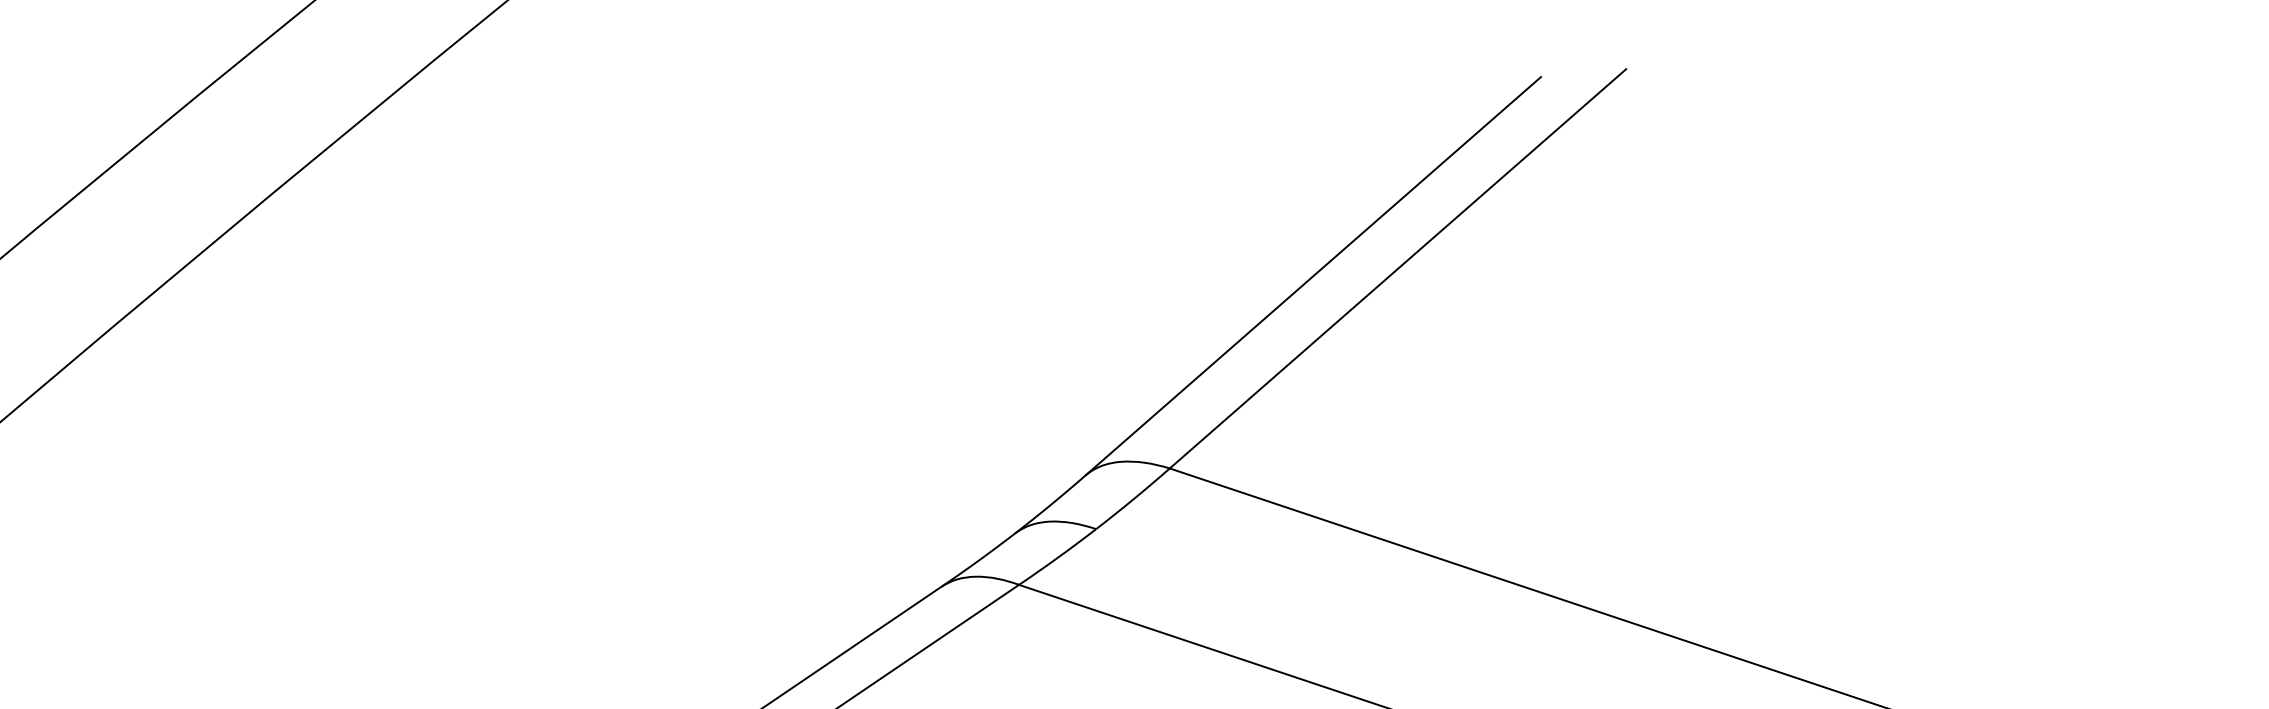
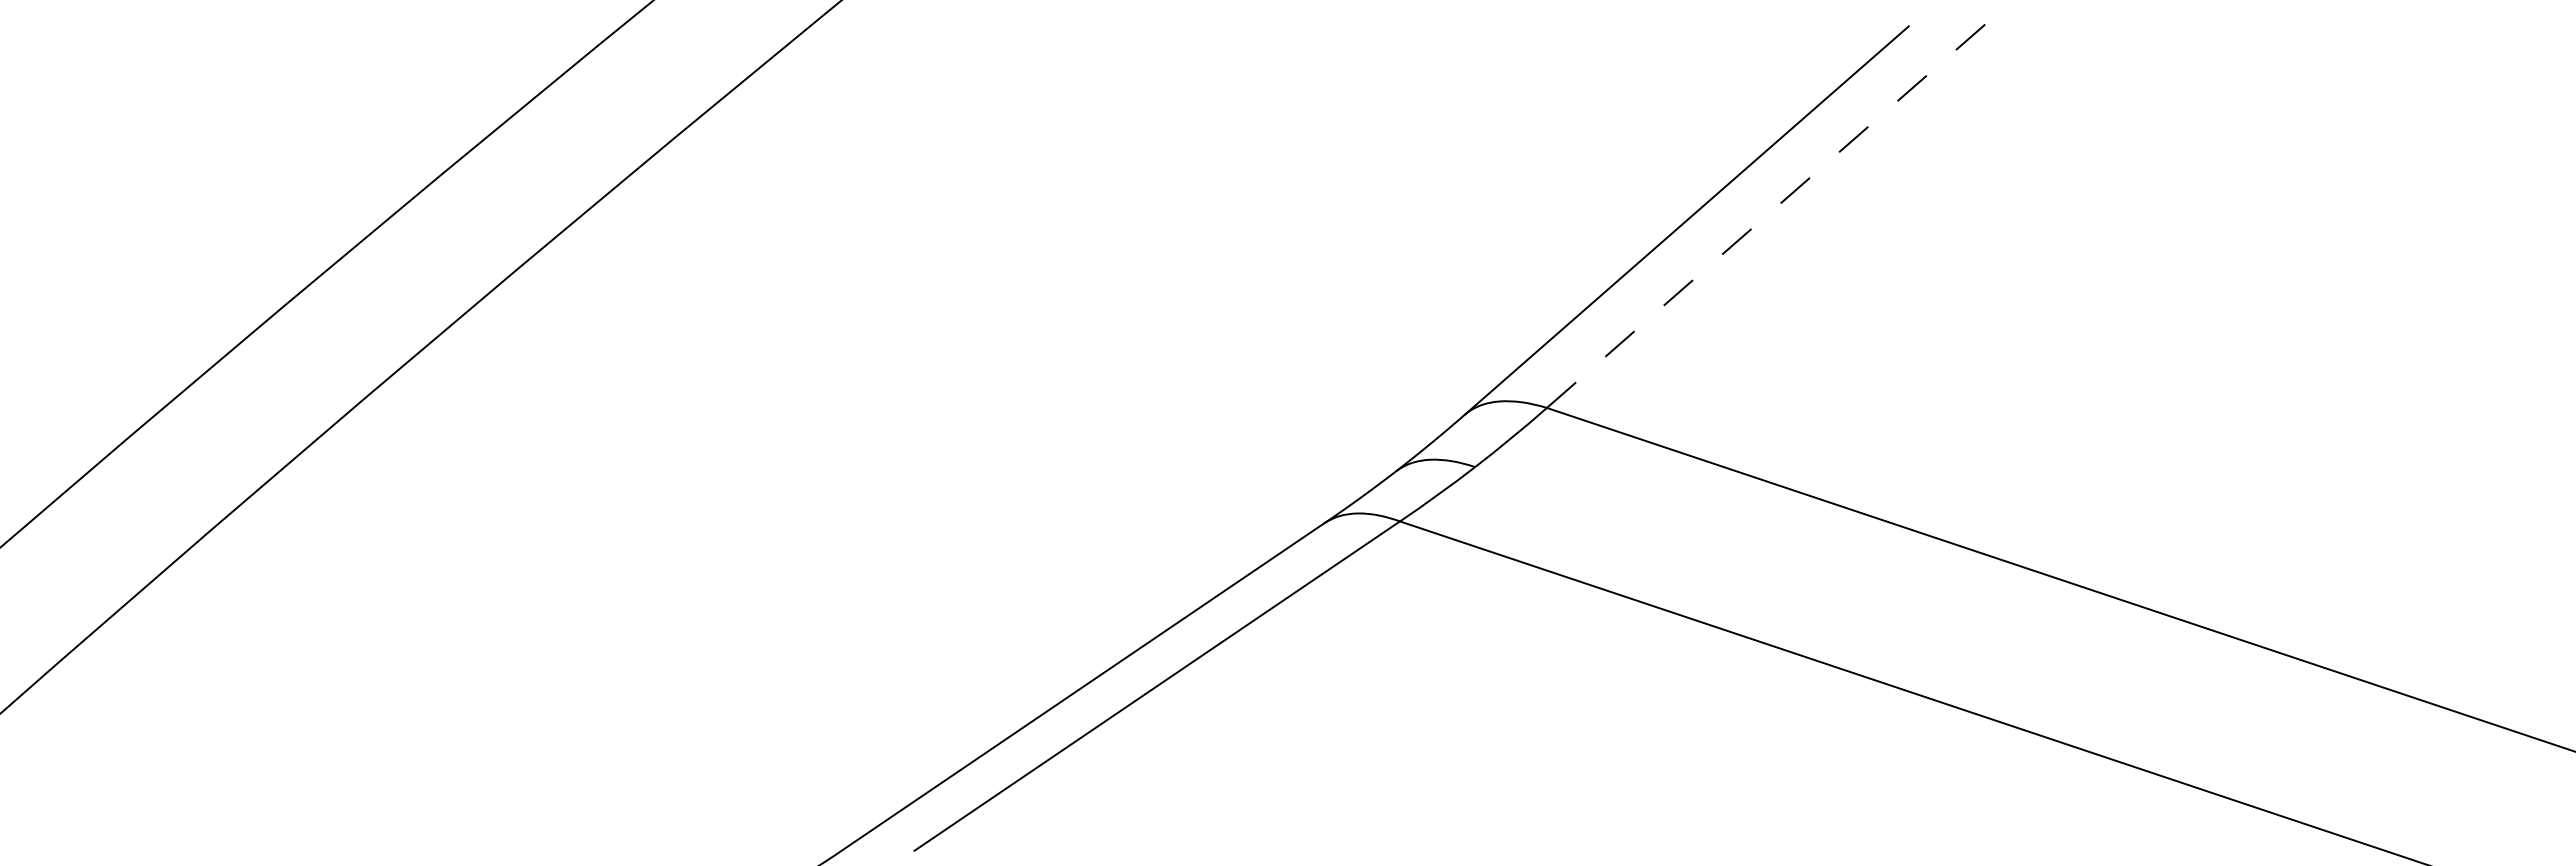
line: (1398, 268) -> (1769, 213), solid -> dashed

